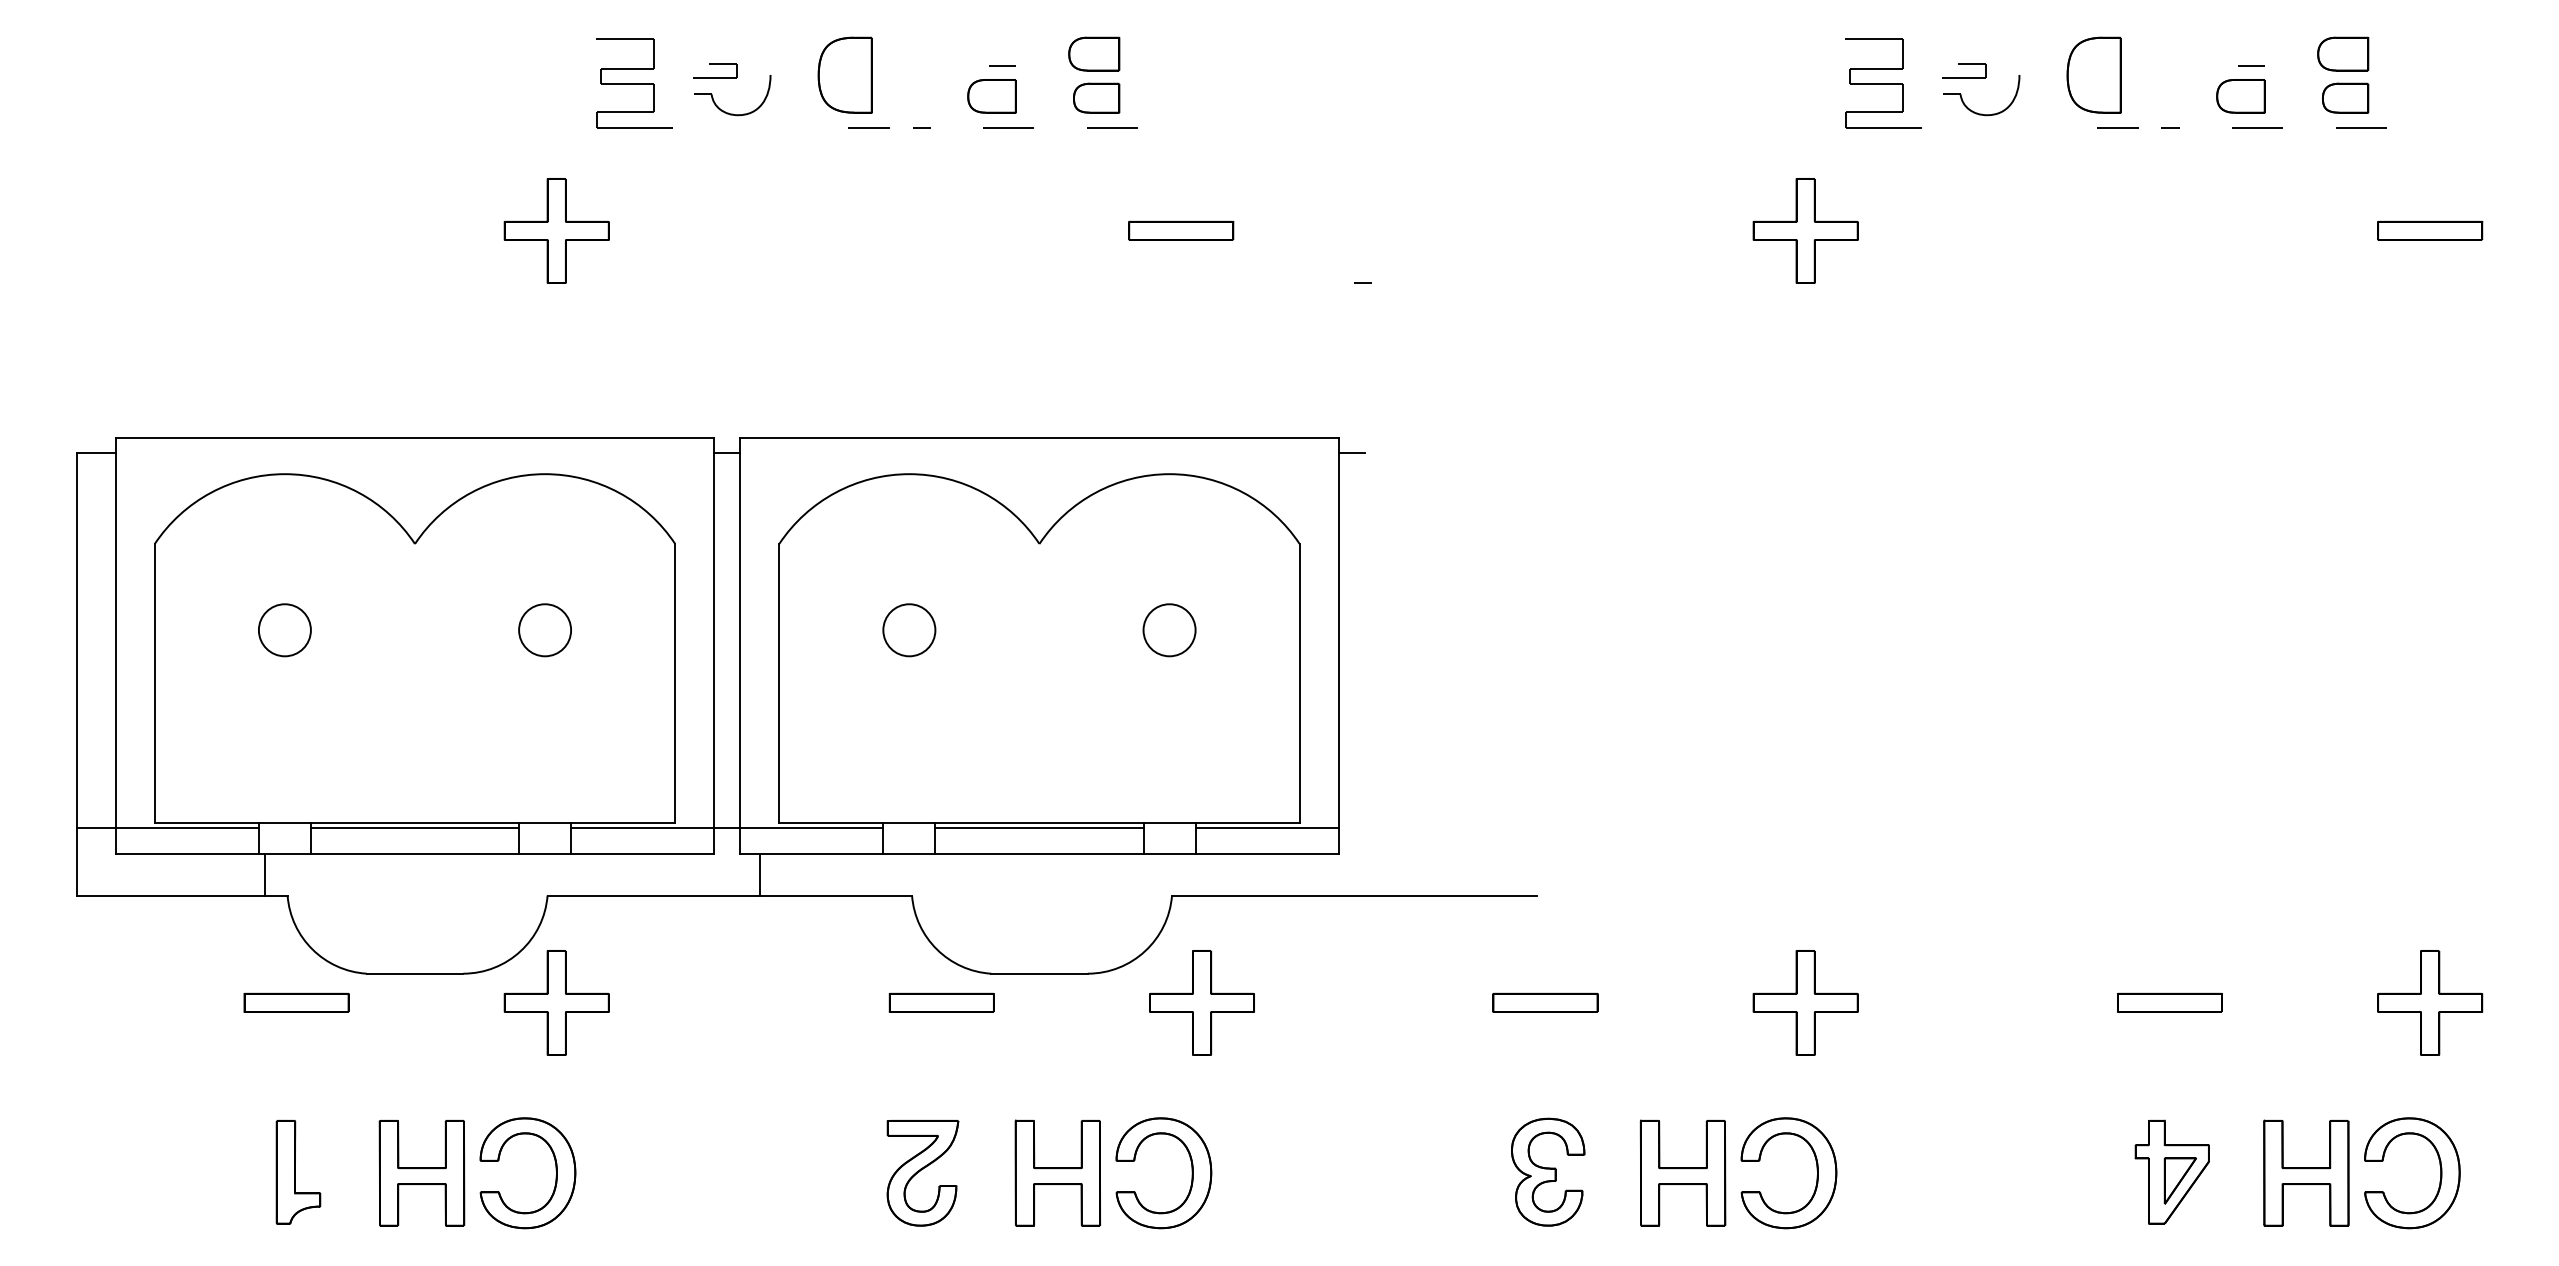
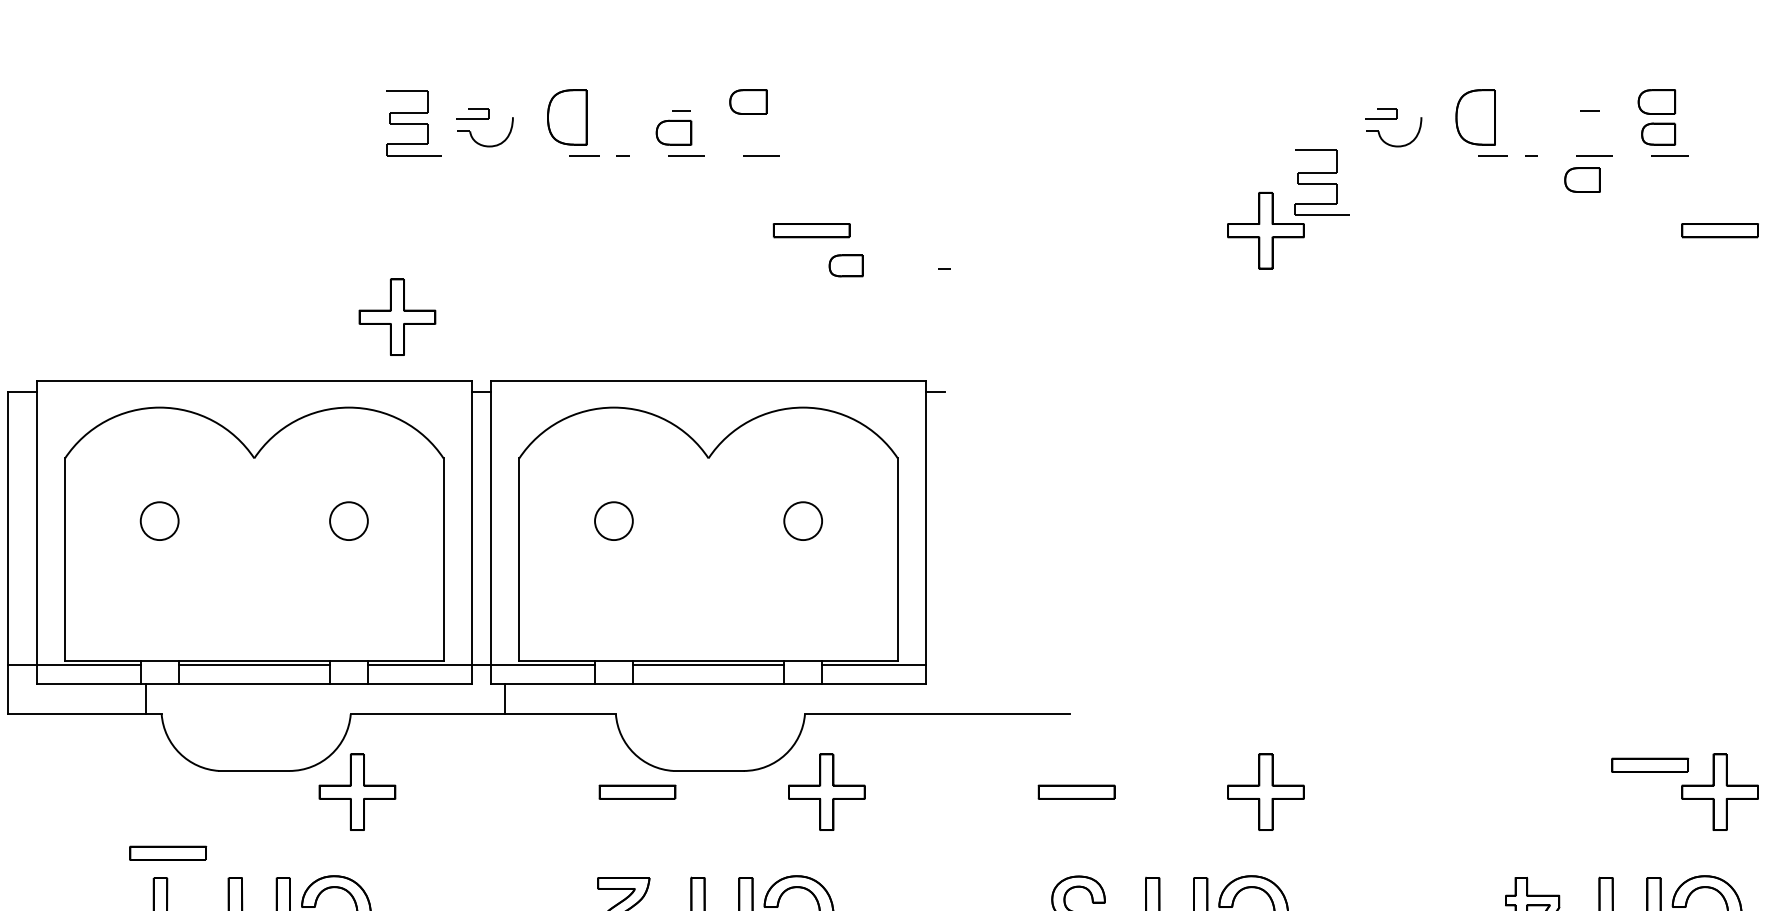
part: (1883, 83) -> (1322, 183), moved
part: (2240, 96) -> (1582, 180), moved
part: (1096, 97) -> (846, 265), moved
part: (556, 230) -> (397, 316), moved
part: (296, 1002) -> (168, 853), moved
part: (2169, 1002) -> (1649, 765), moved

